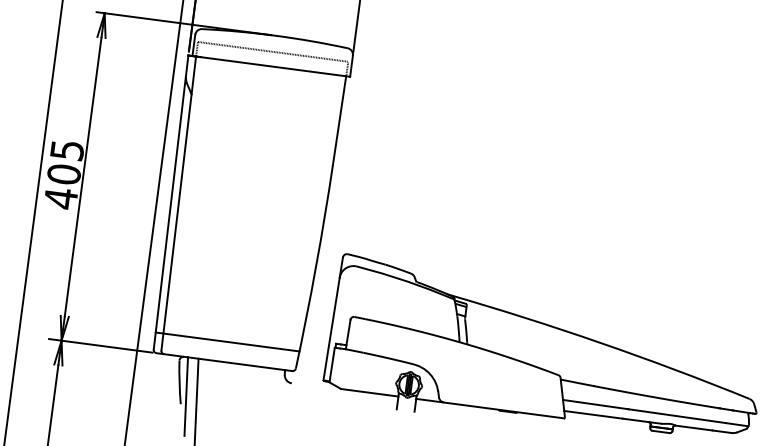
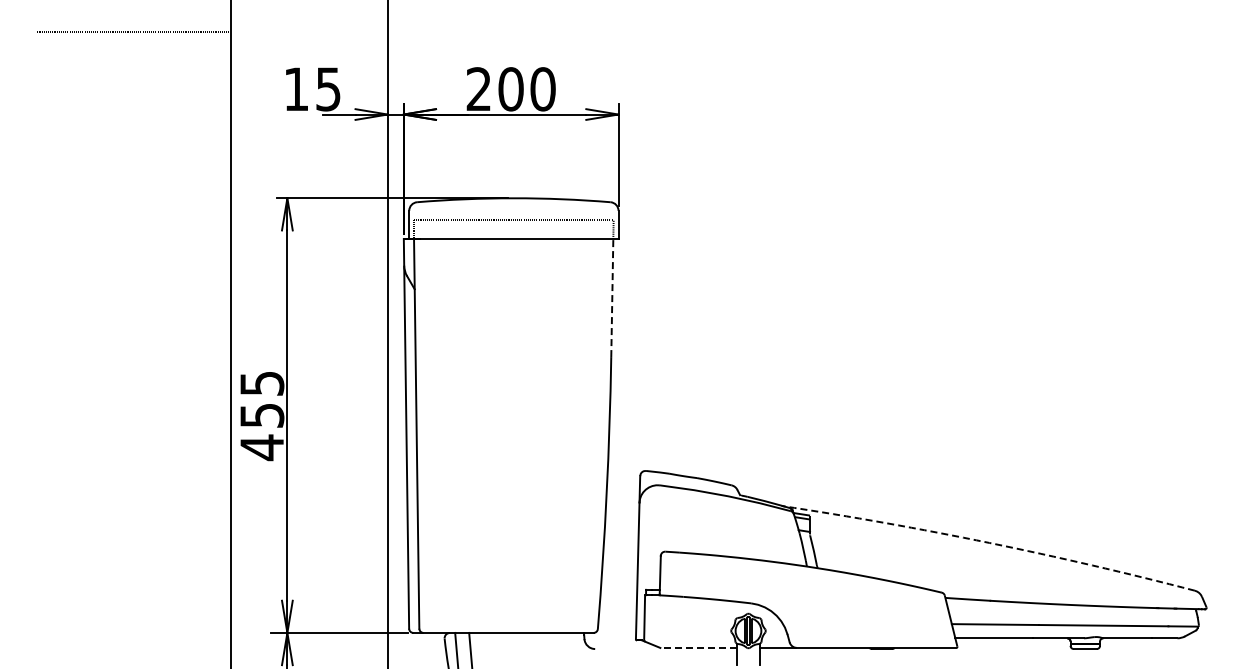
line: (339, 120) -> (612, 297), solid -> dashed
text: (64, 174) -> (262, 415), 405 -> 455
line: (227, 342) -> (503, 606), removed
arc: (599, 342) -> (989, 542), solid -> dashed
line: (369, 392) -> (697, 647), solid -> dashed

